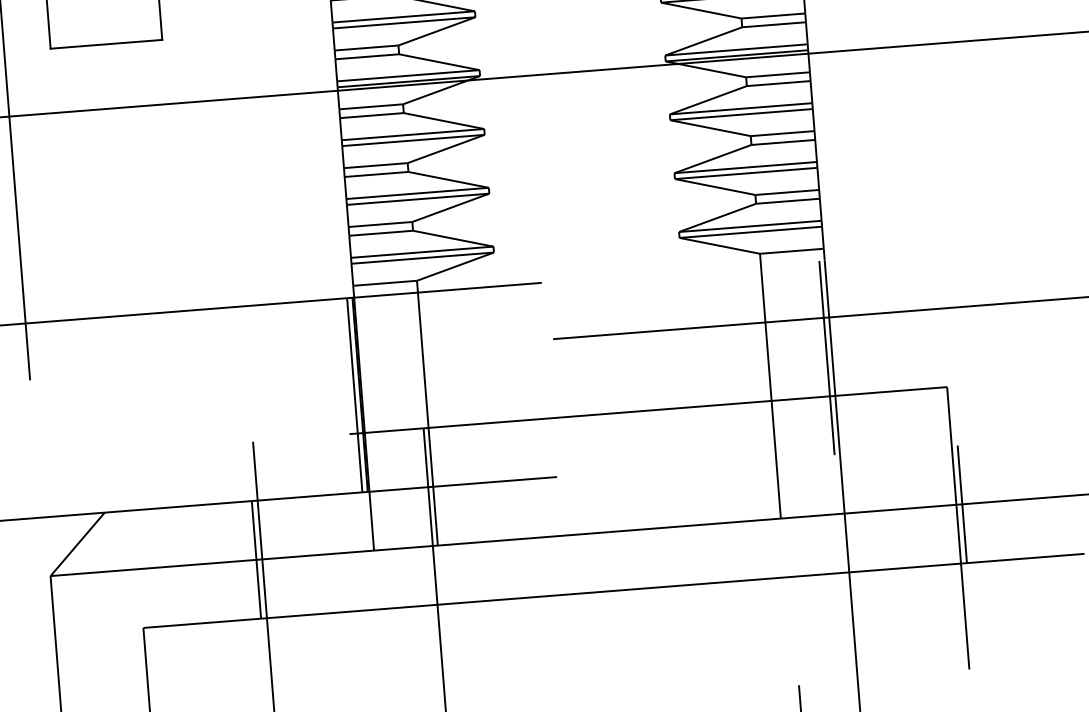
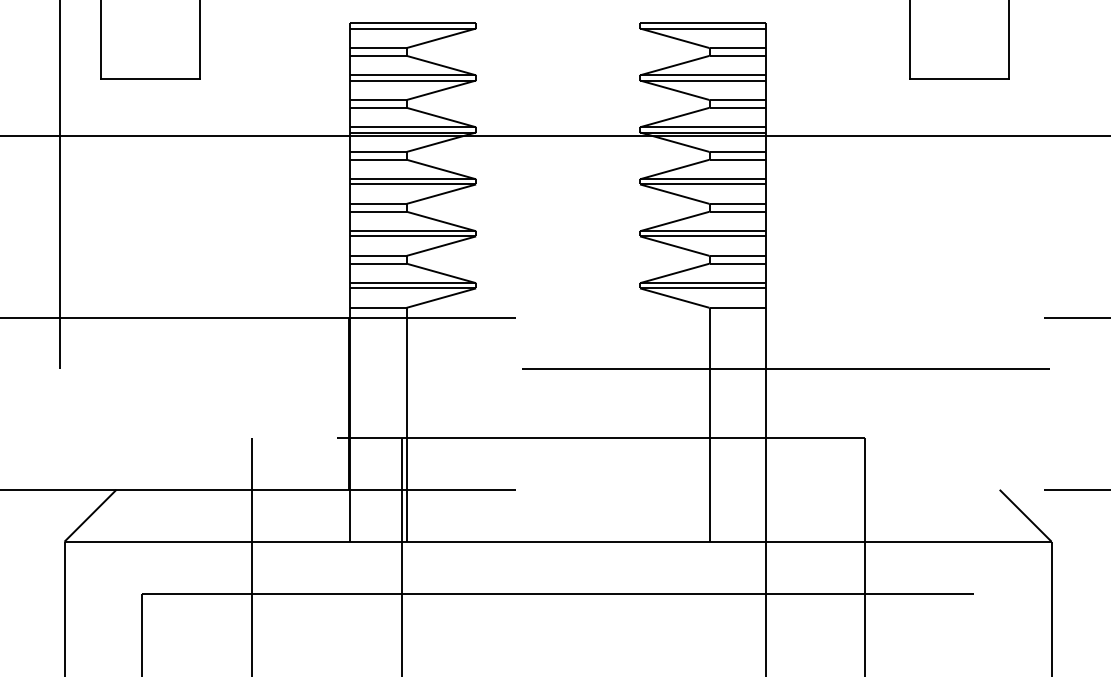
line: (827, 357) -> (761, 403), removed
line: (355, 394) -> (344, 403), removed
line: (961, 504) -> (869, 541), removed
line: (256, 559) -> (246, 541), removed

